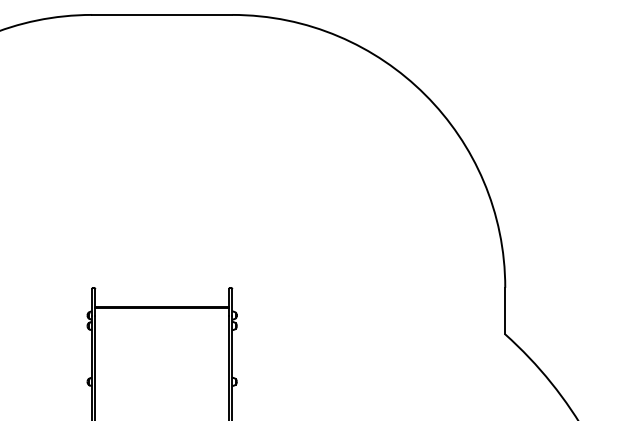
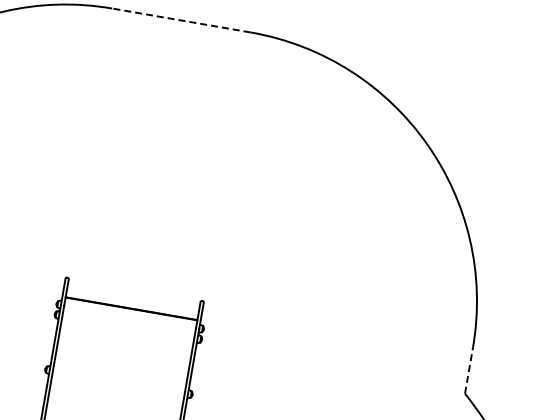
line: (161, 14) -> (180, 19), solid -> dashed
line: (505, 310) -> (469, 370), solid -> dashed

